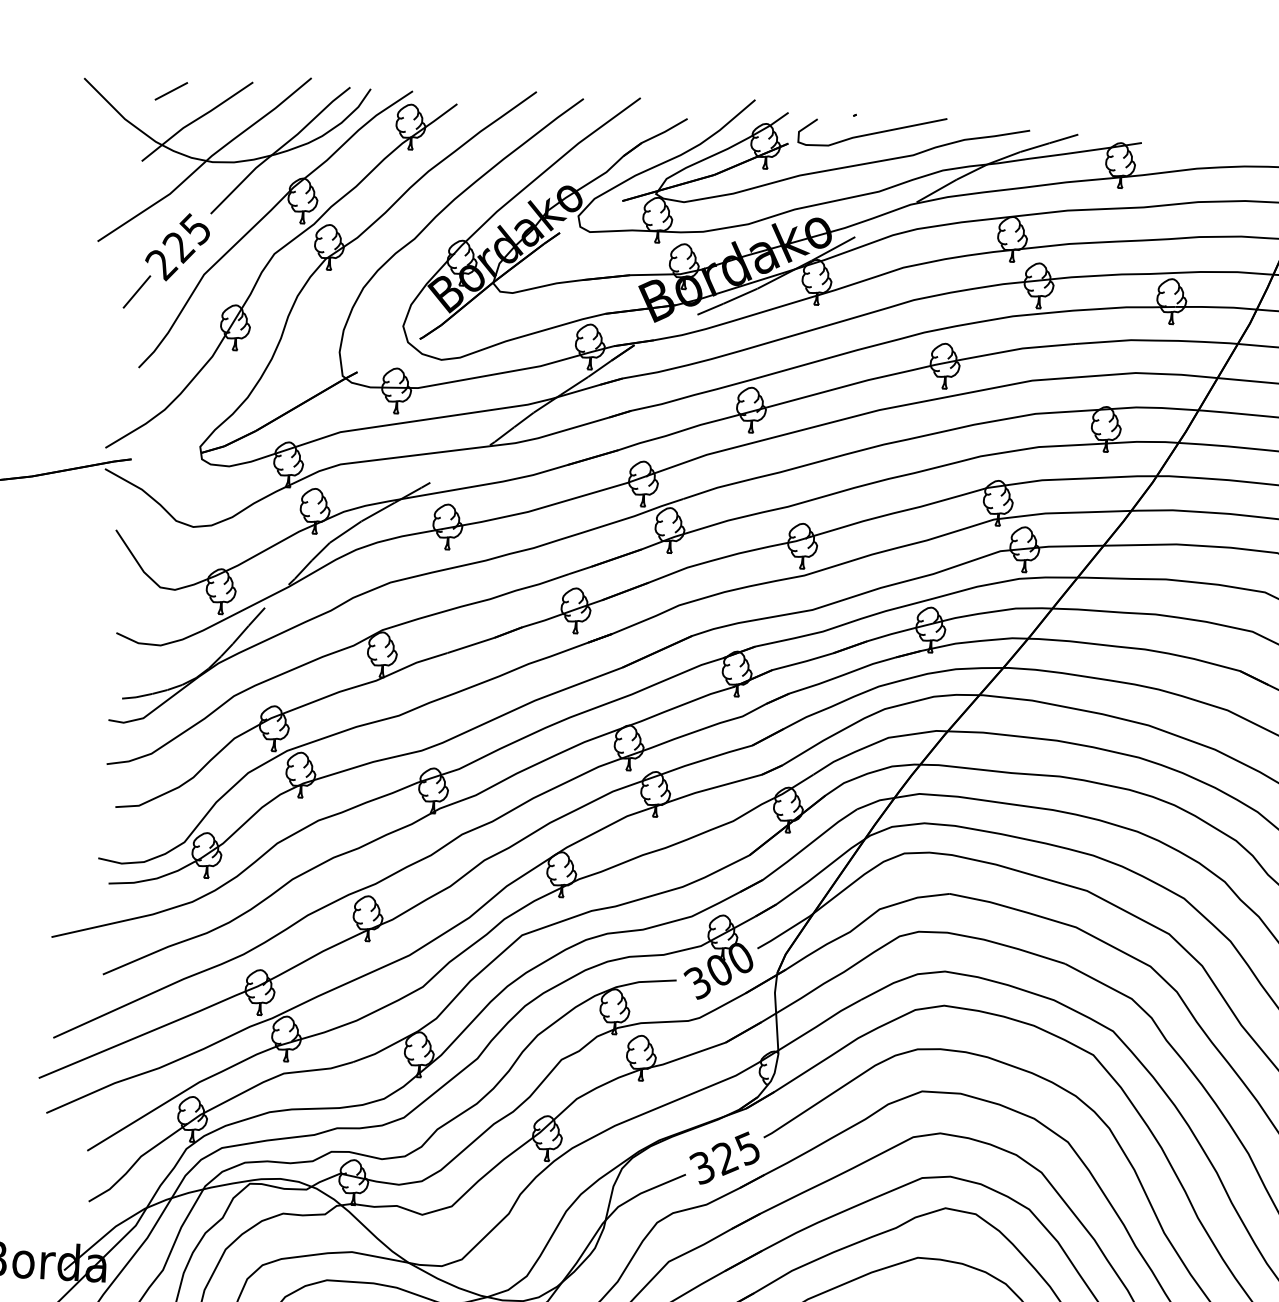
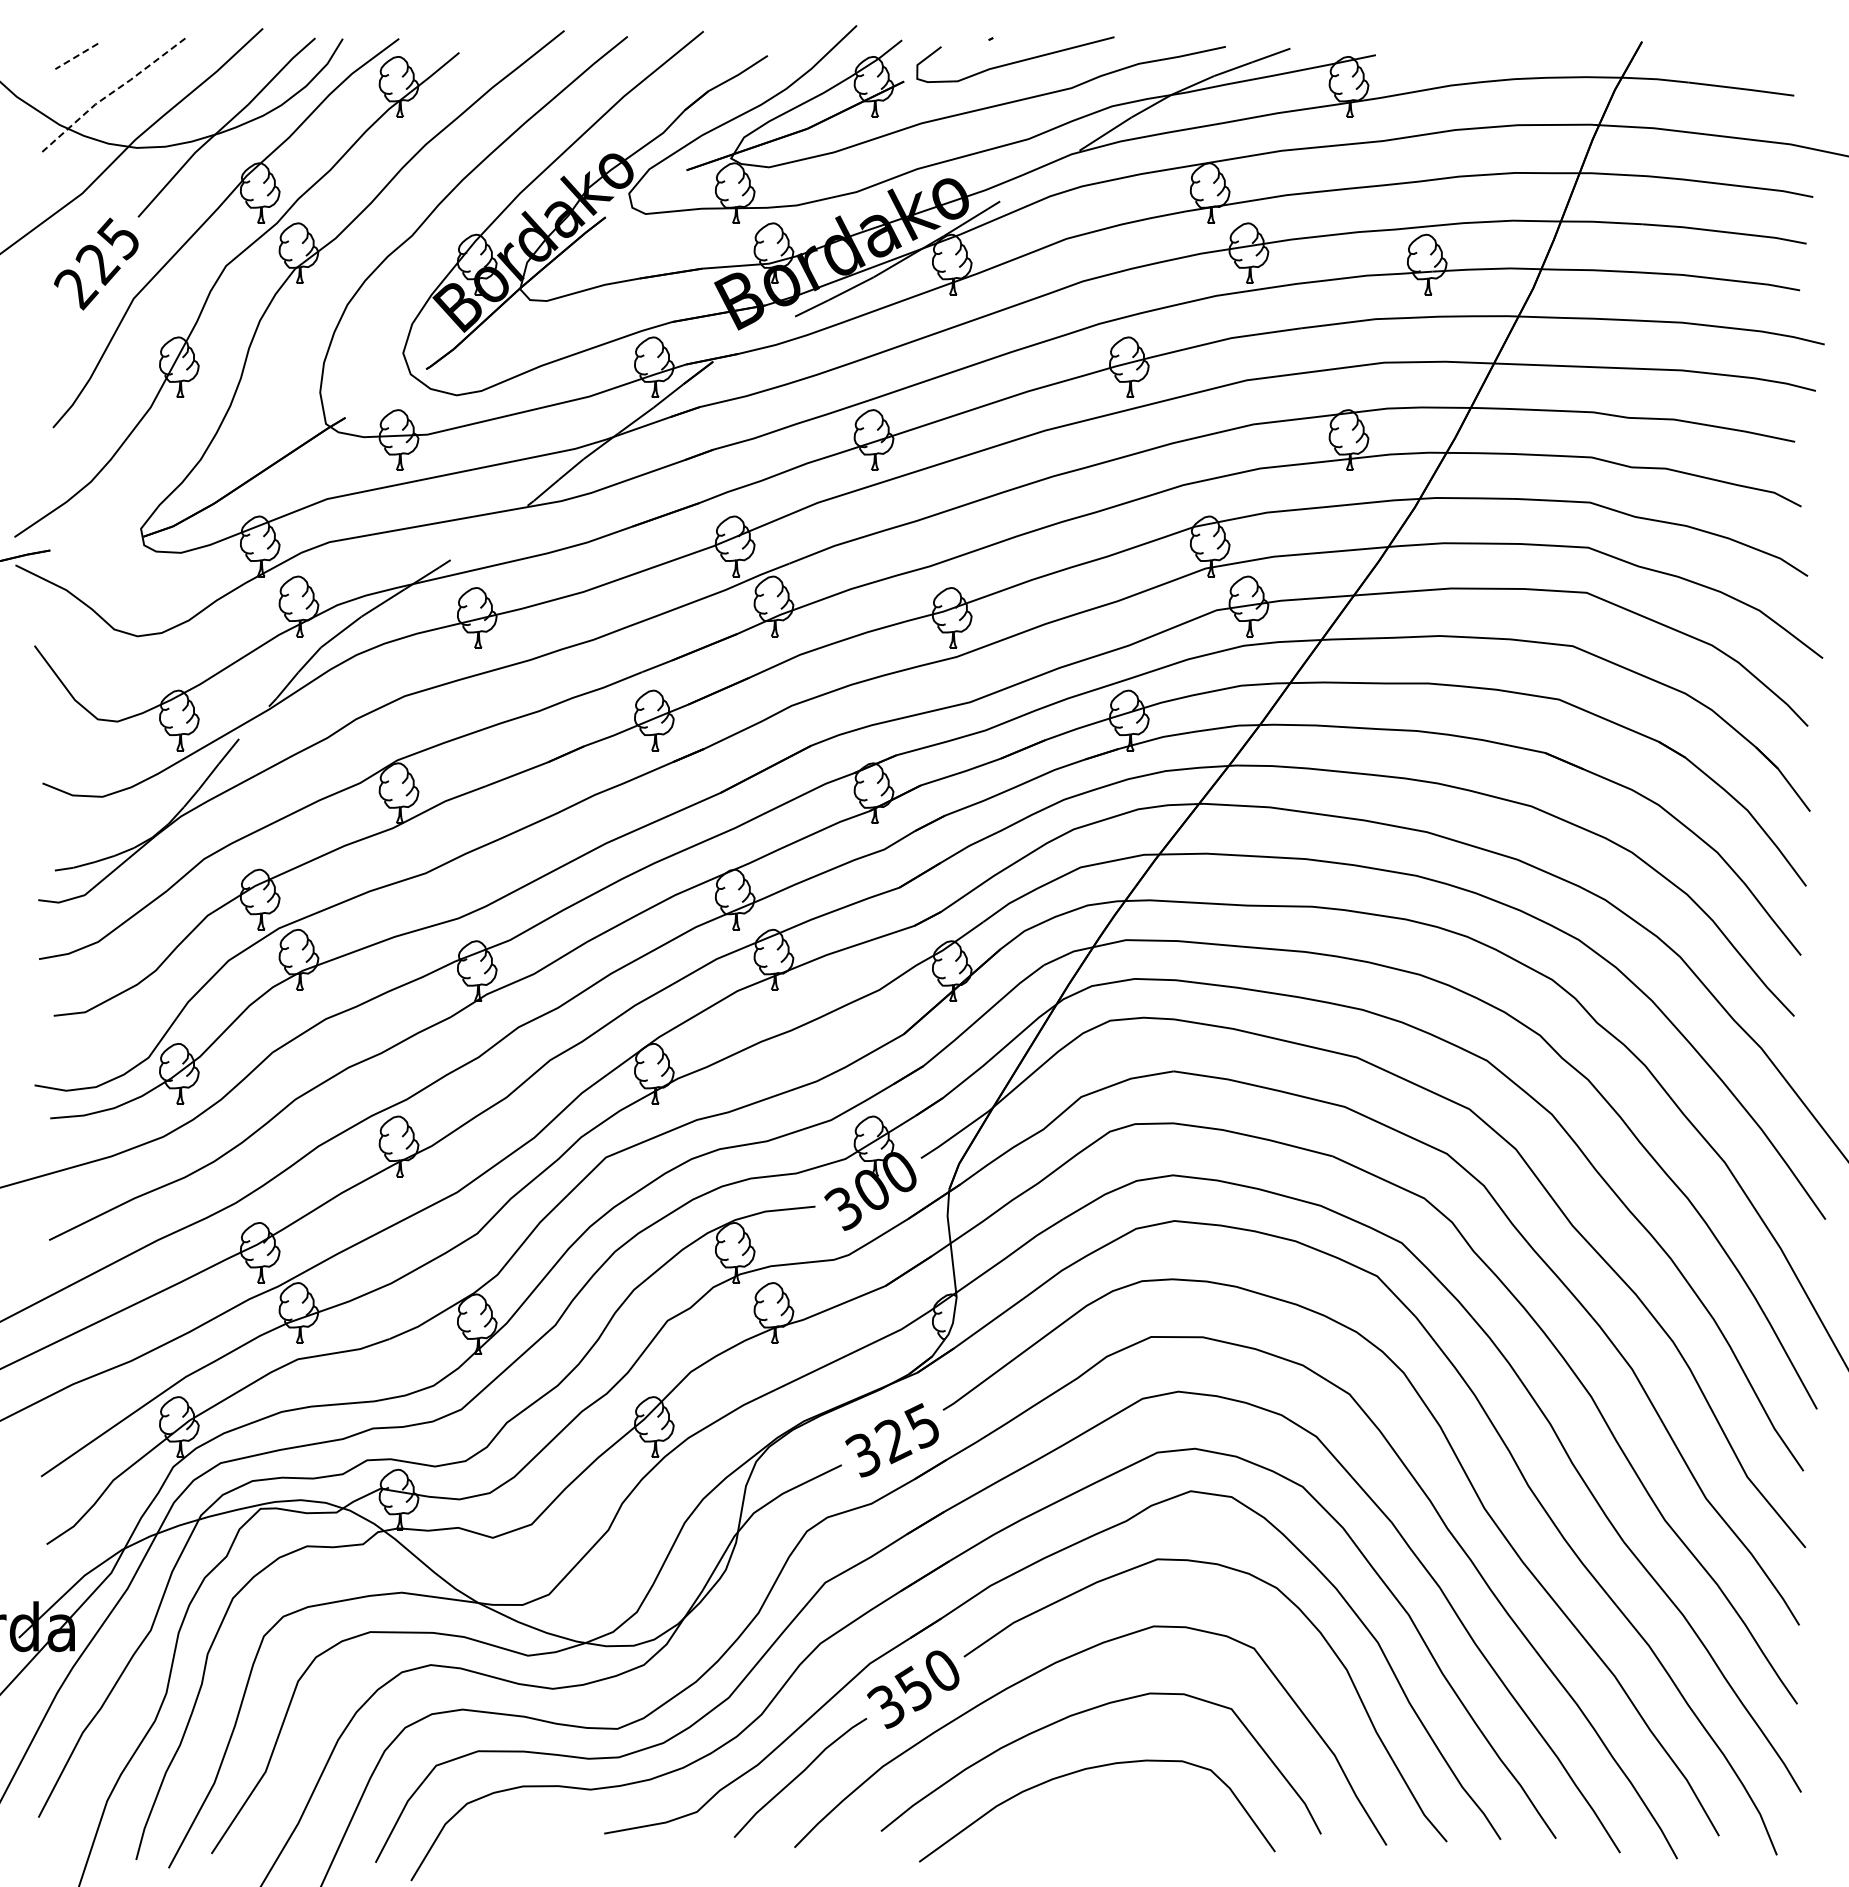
line: (171, 91) -> (76, 56), solid -> dashed
line: (195, 120) -> (111, 93), solid -> dashed
line: (136, 291) -> (44, 326), removed

